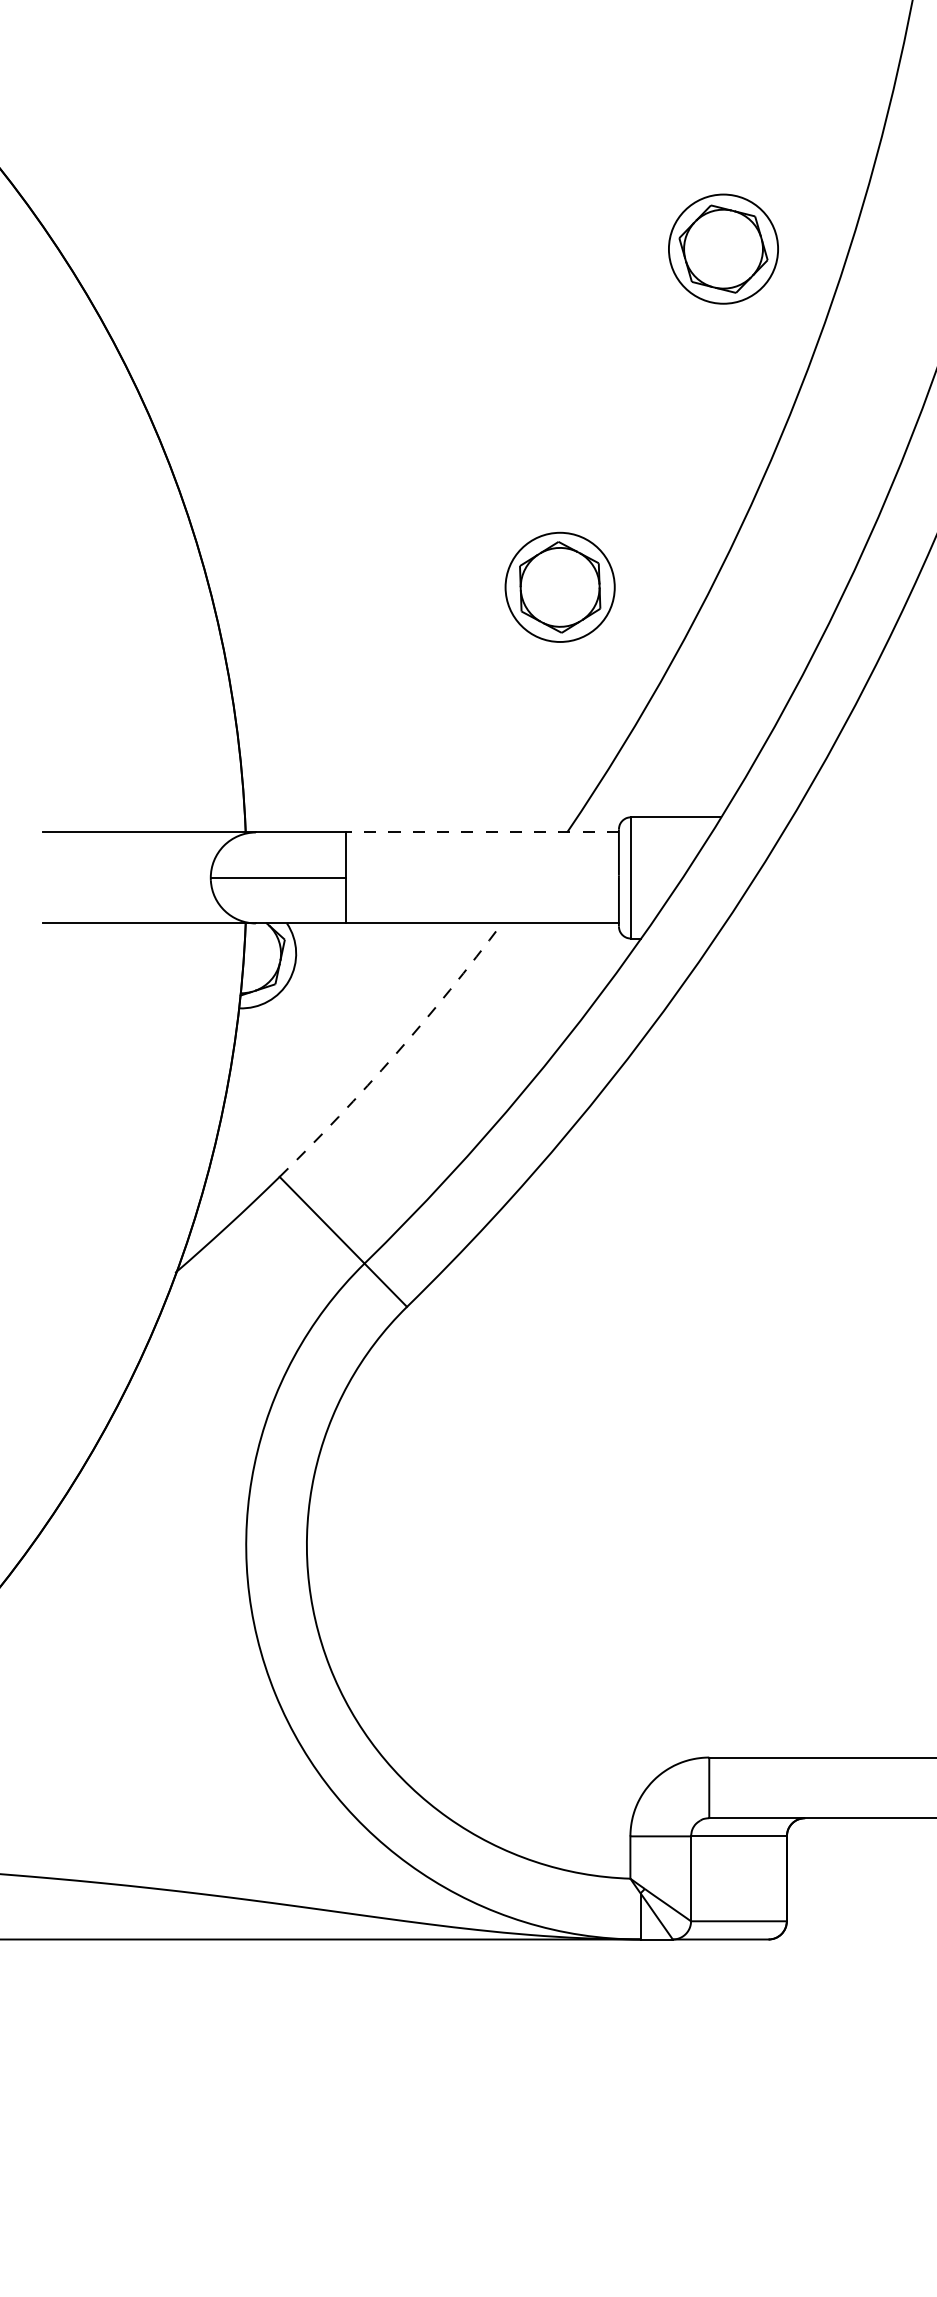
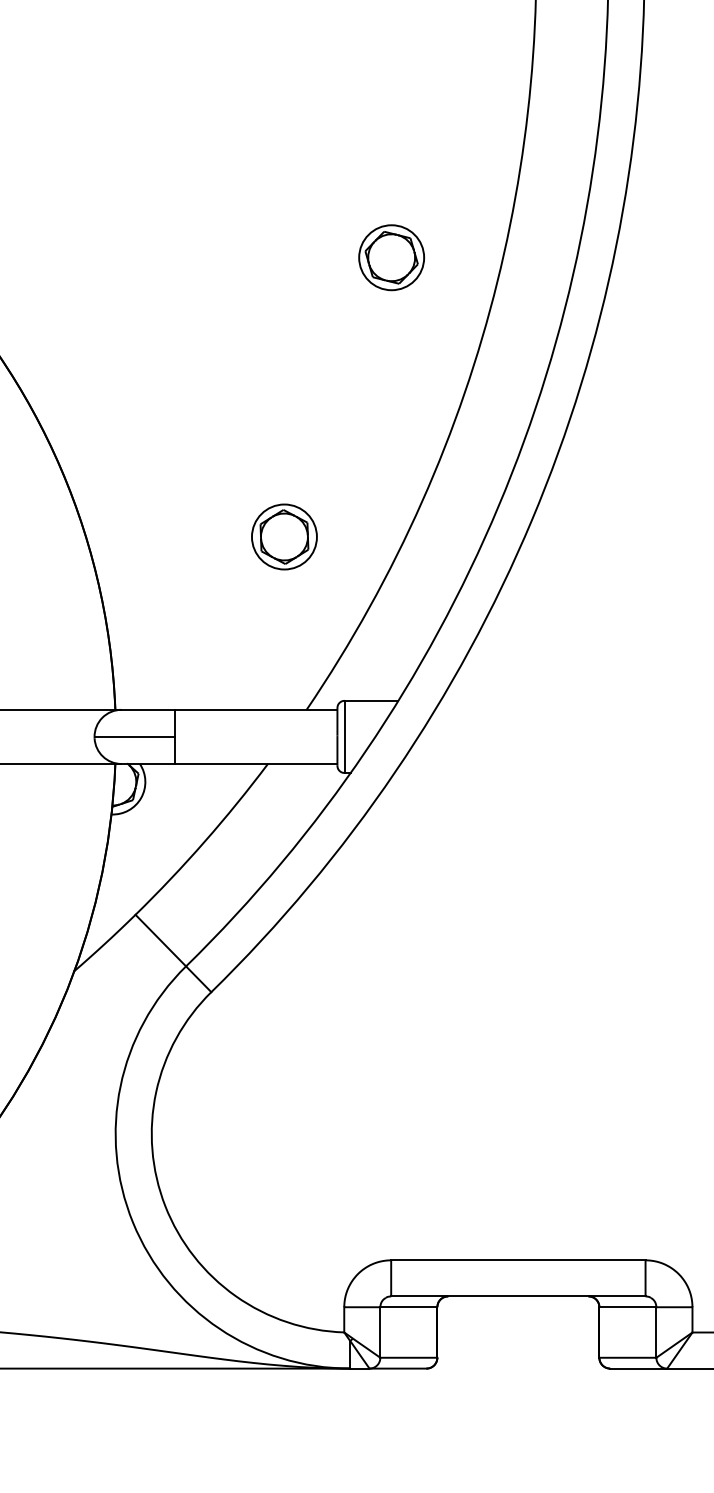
part: (723, 248) -> (391, 257), moved
part: (560, 586) -> (284, 536), moved
line: (481, 831) -> (255, 709), dashed -> solid
arc: (395, 1053) -> (204, 841), dashed -> solid

